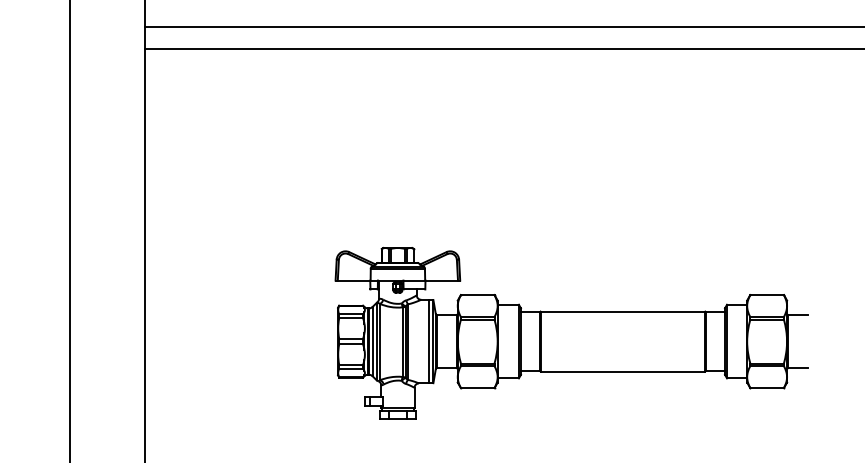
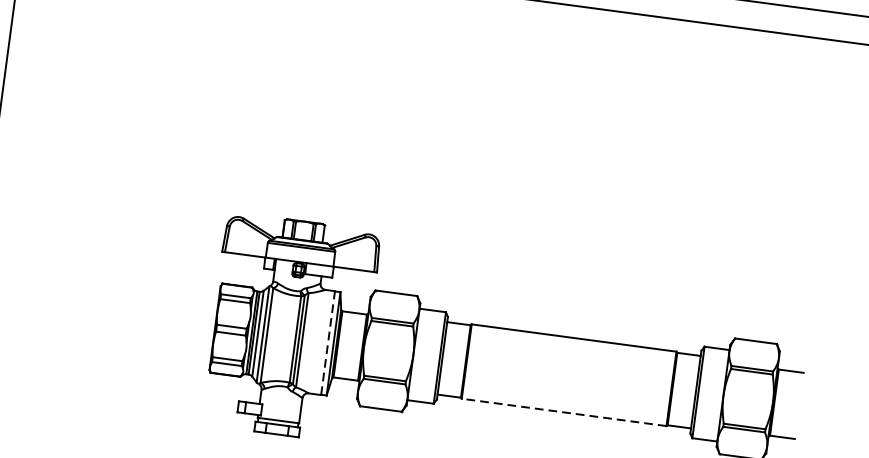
line: (428, 341) -> (327, 342), solid -> dashed
line: (622, 371) -> (563, 412), solid -> dashed

